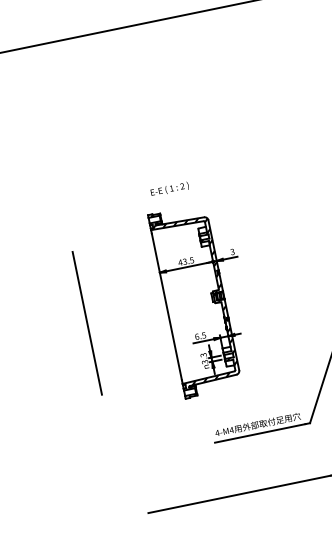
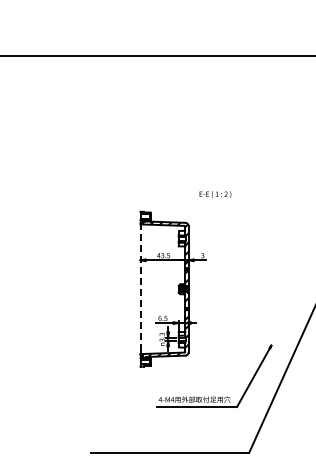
text: (169, 189) -> (215, 194), moved
line: (166, 307) -> (140, 289), solid -> dashed
line: (87, 323) -> (73, 289), removed

